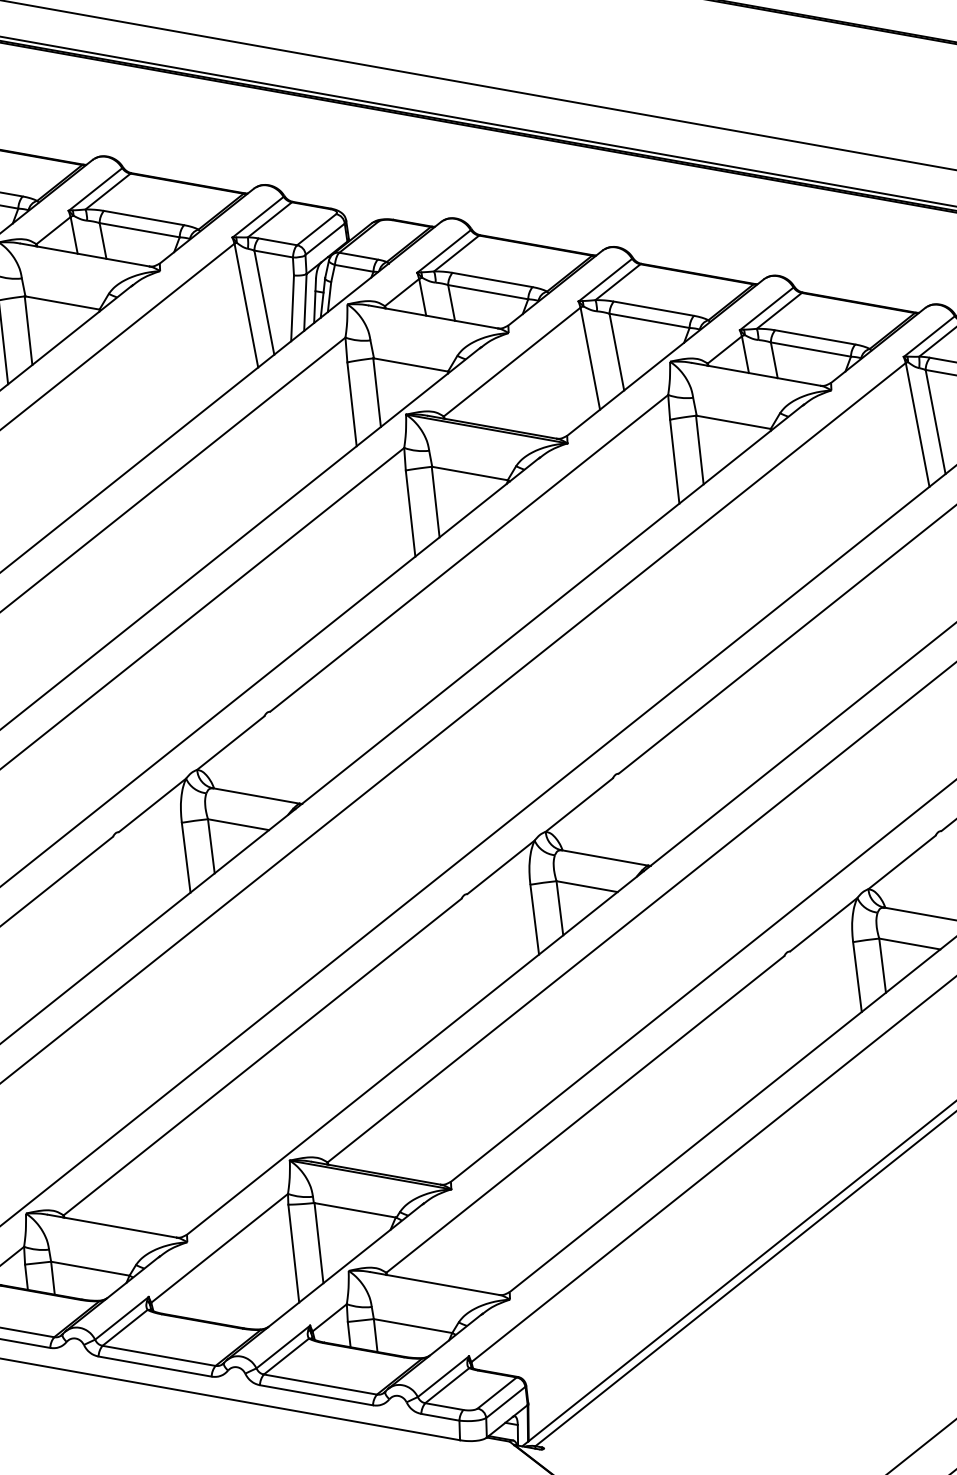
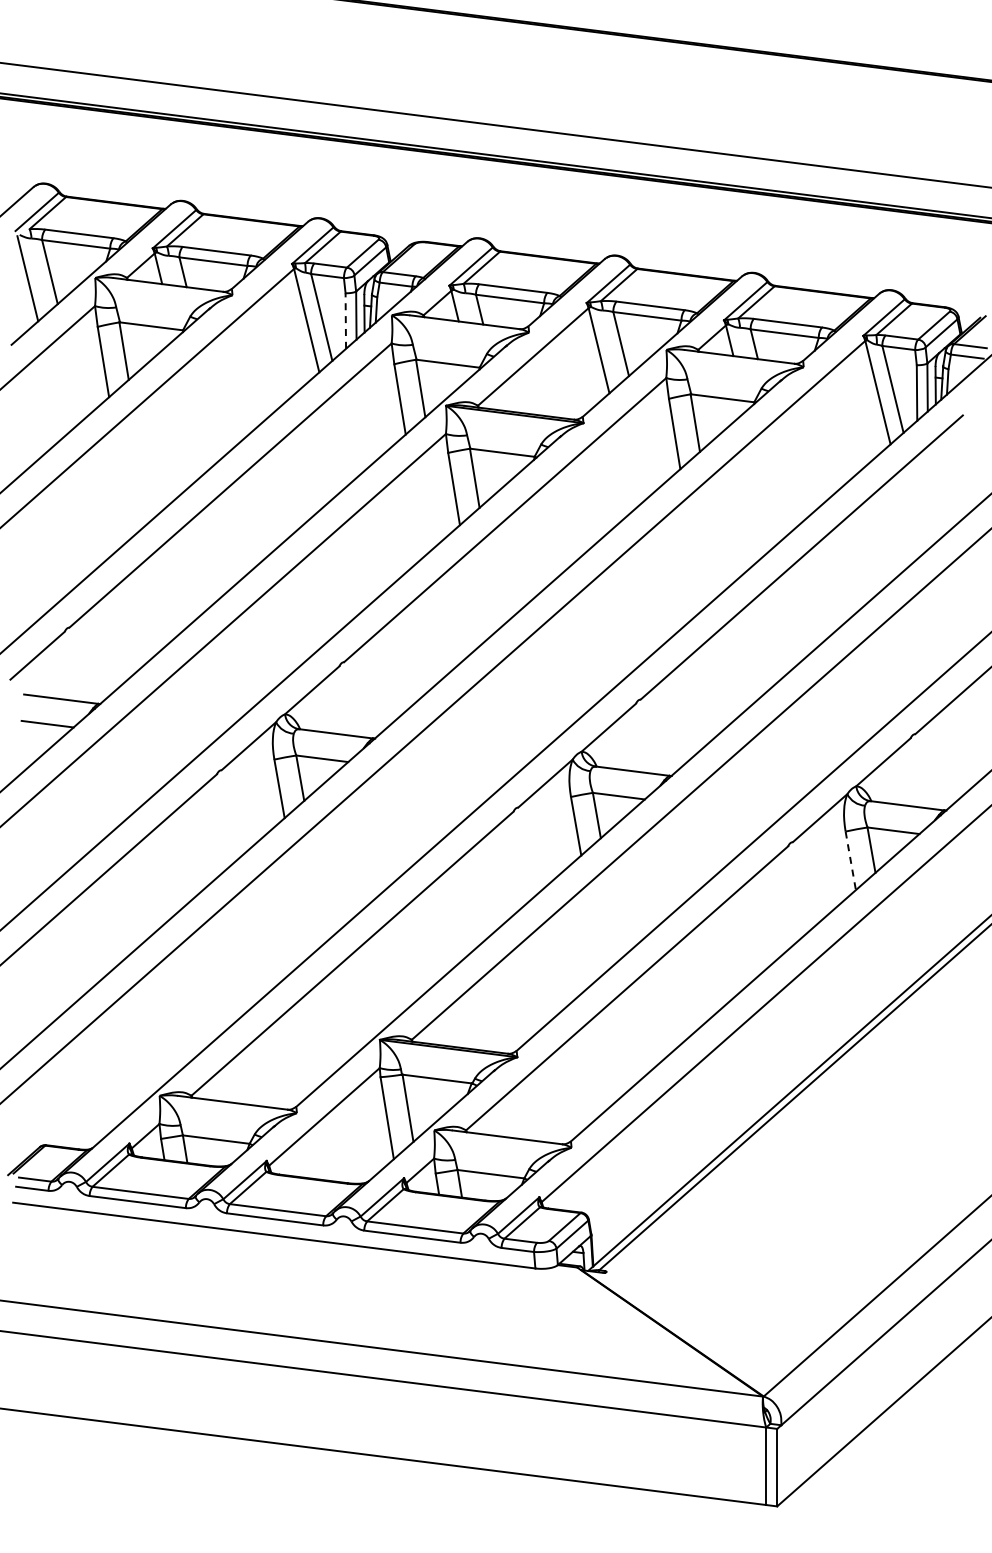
line: (292, 308) -> (345, 321), solid -> dashed
line: (857, 976) -> (850, 860), solid -> dashed

